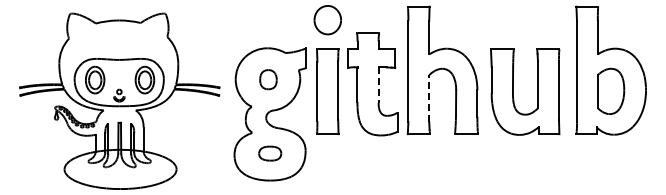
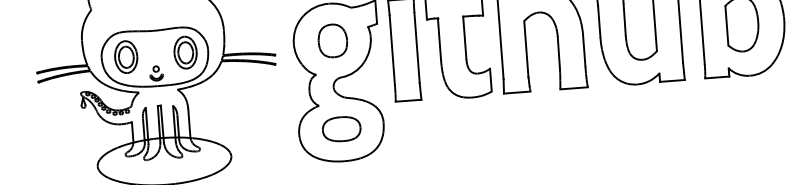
part: (268, 79) -> (332, 40), size x1.43
line: (378, 85) -> (464, 38), dashed -> solid
line: (429, 98) -> (526, 49), dashed -> solid
part: (269, 153) -> (340, 129), size x1.43

